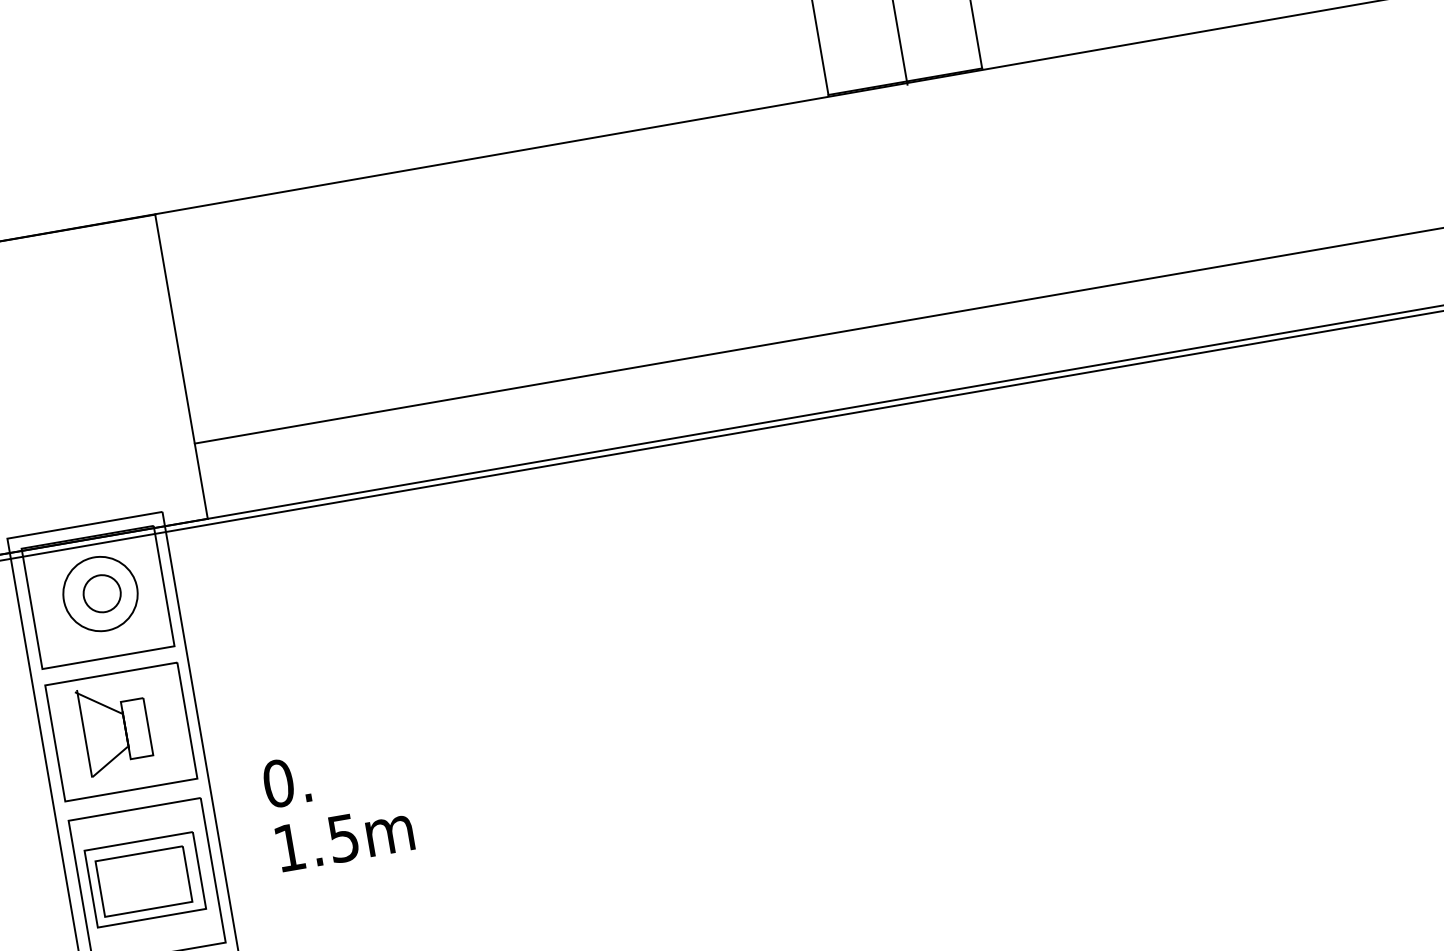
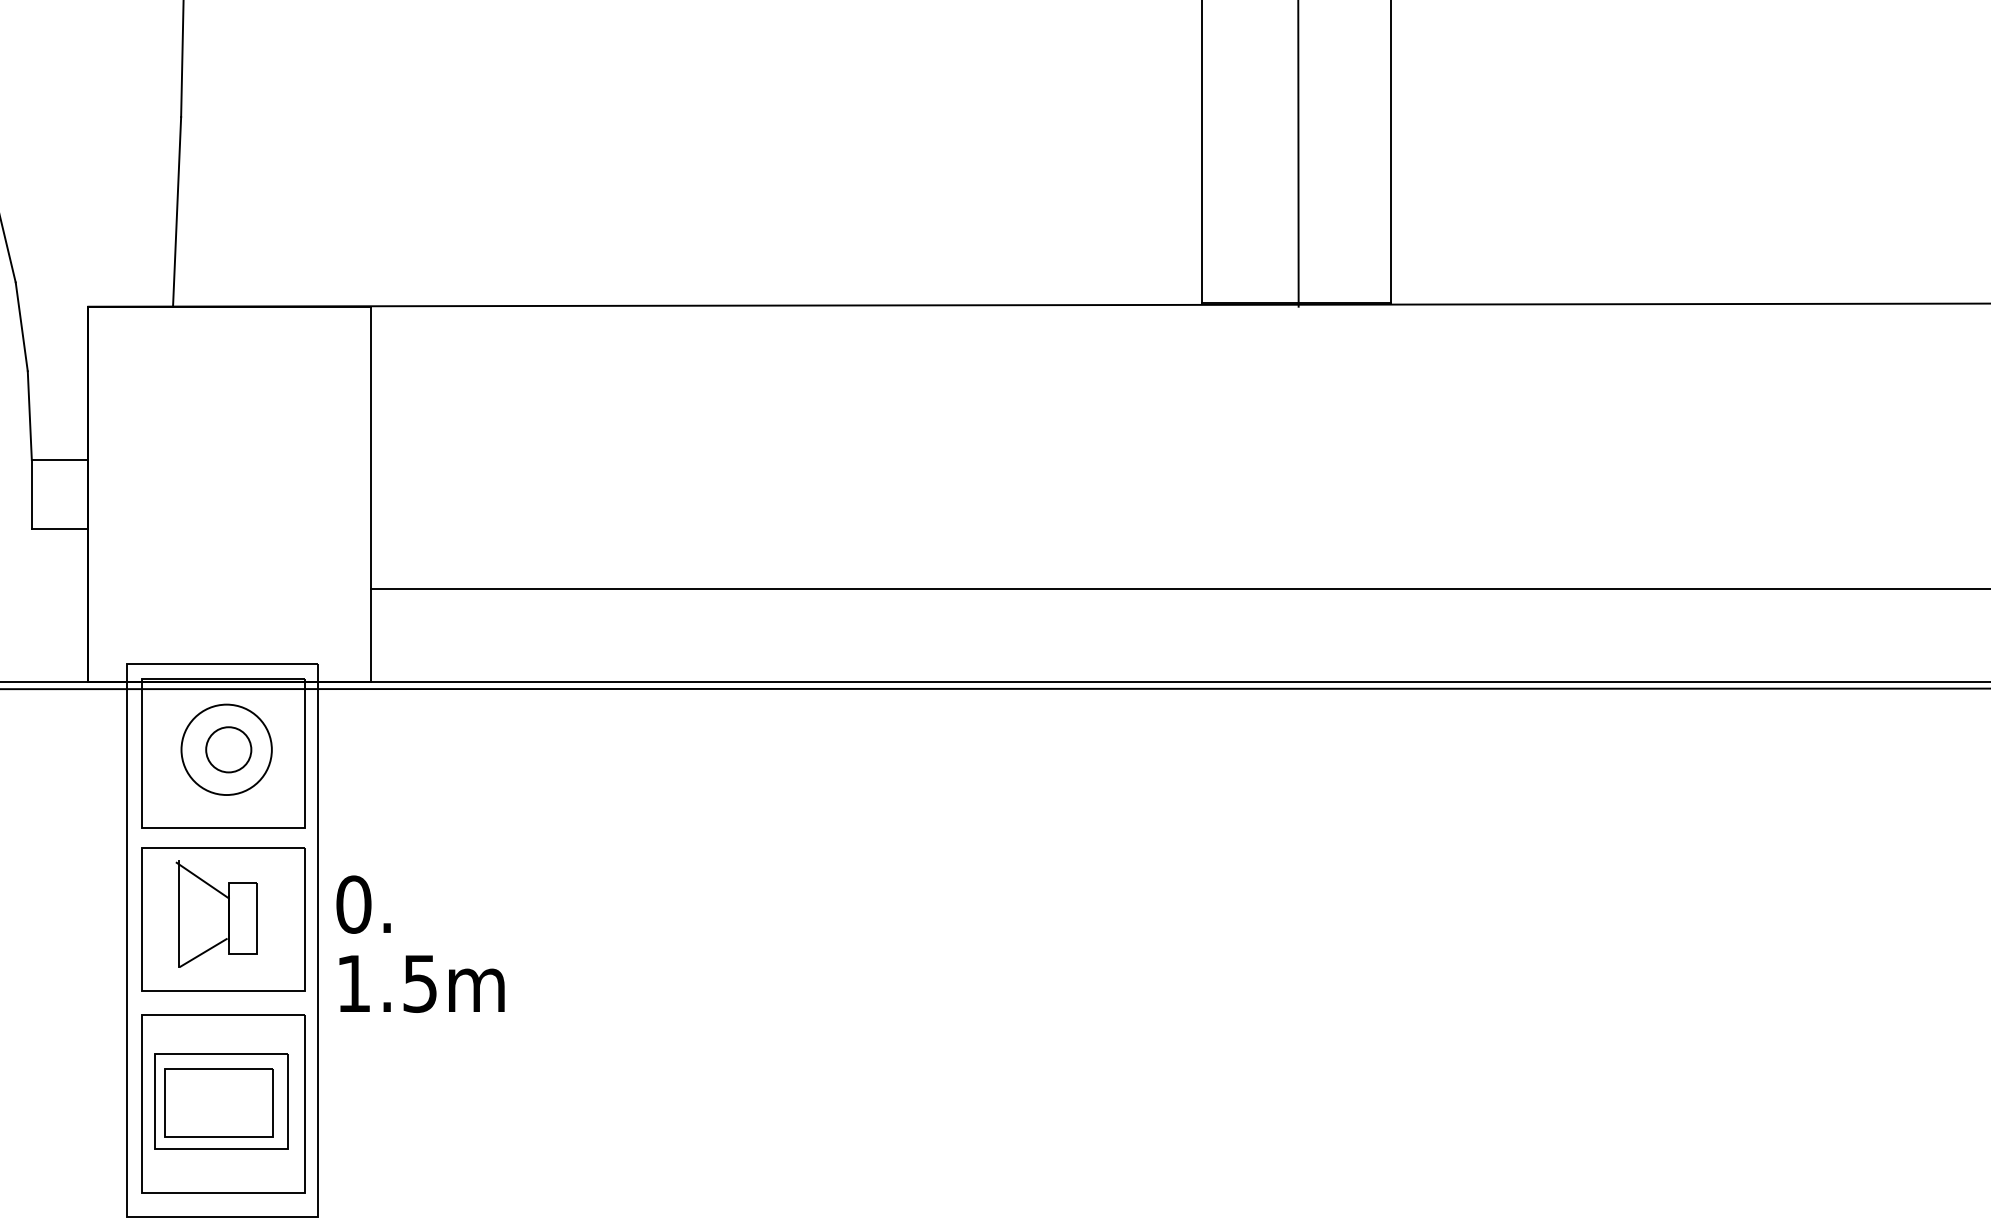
text: (338, 805) -> (420, 943), moved

